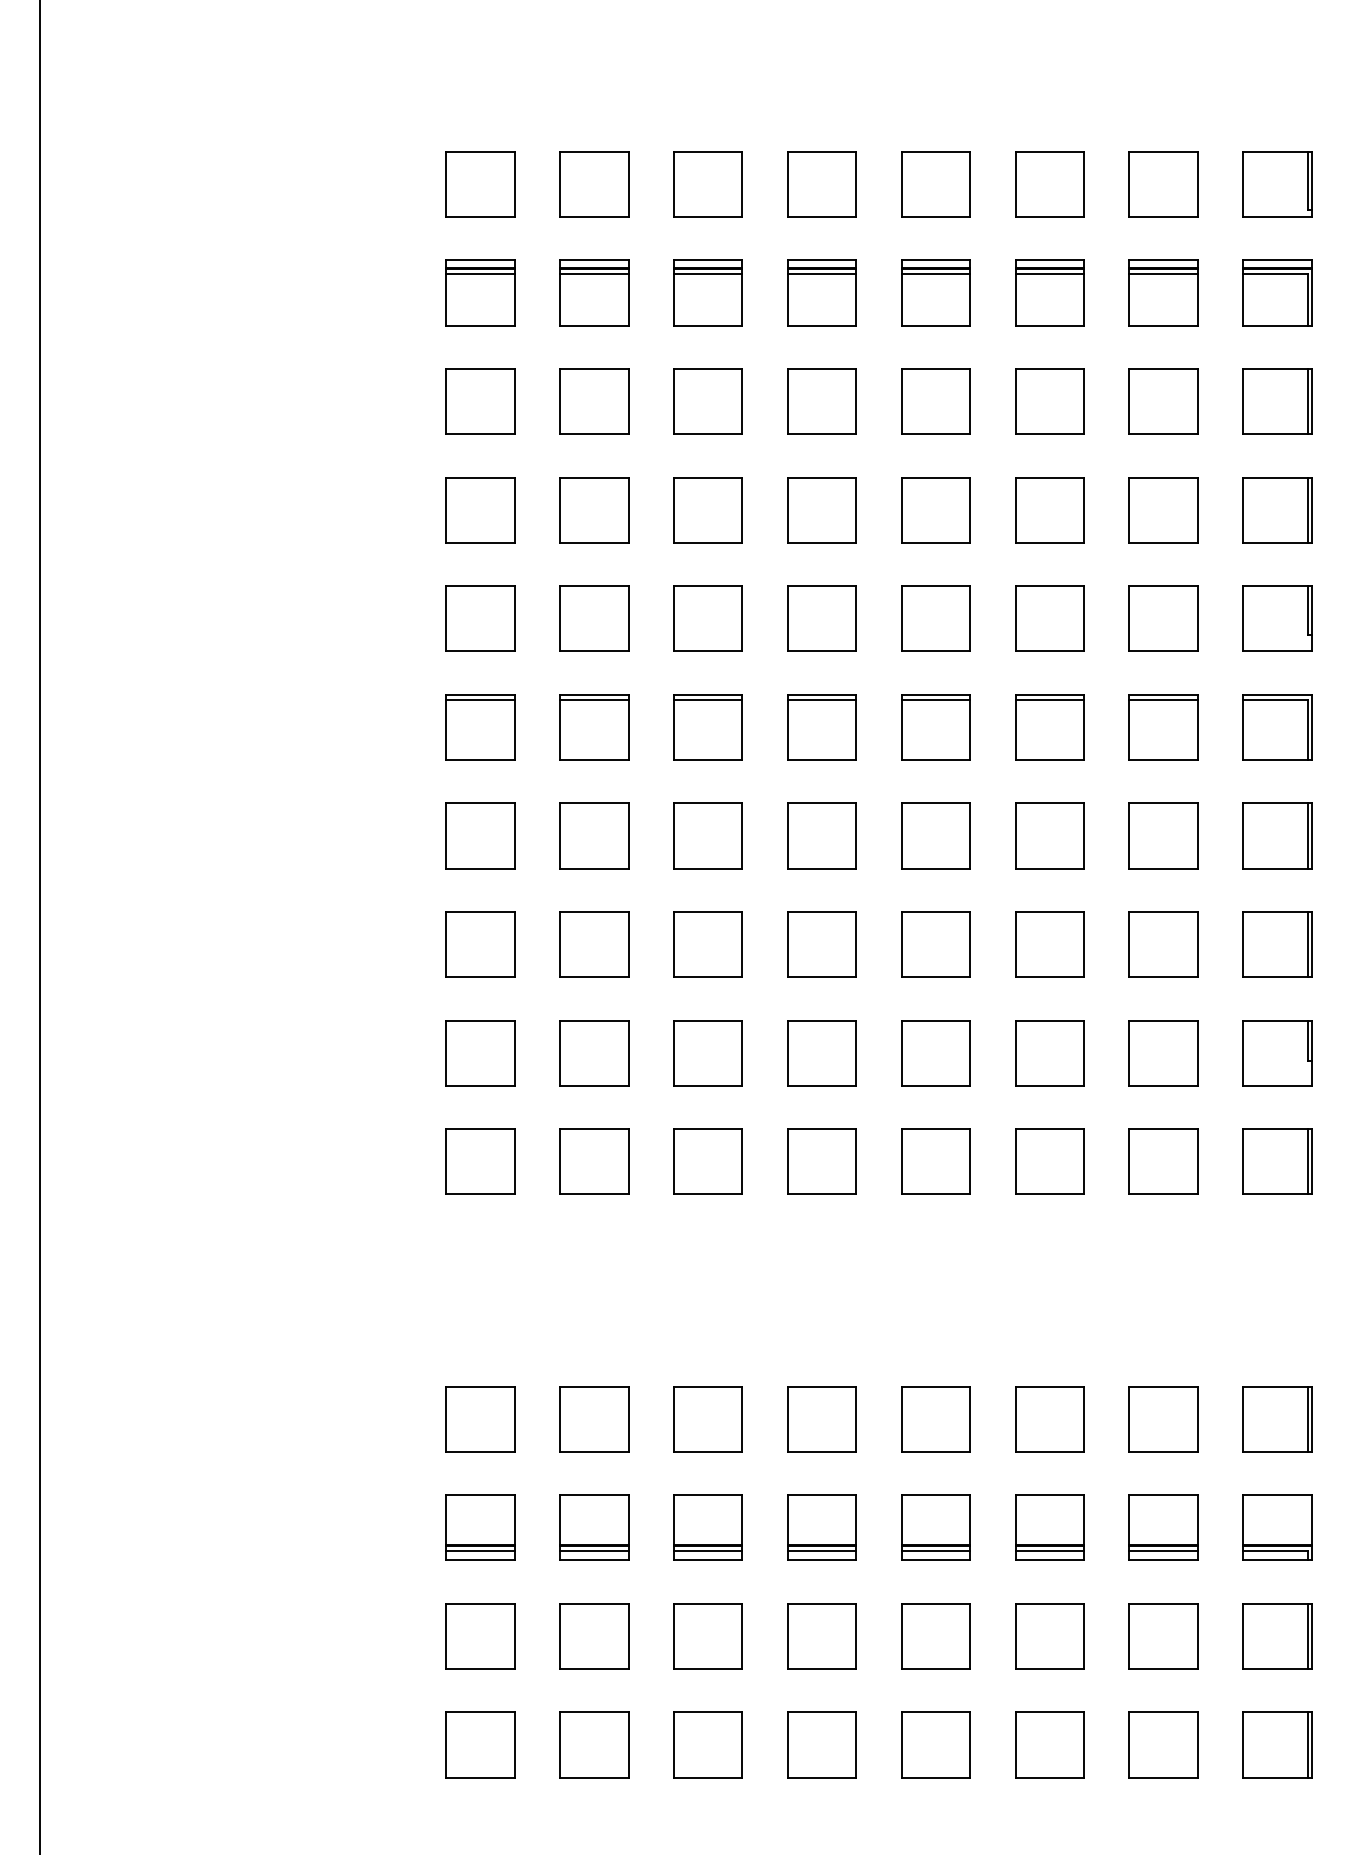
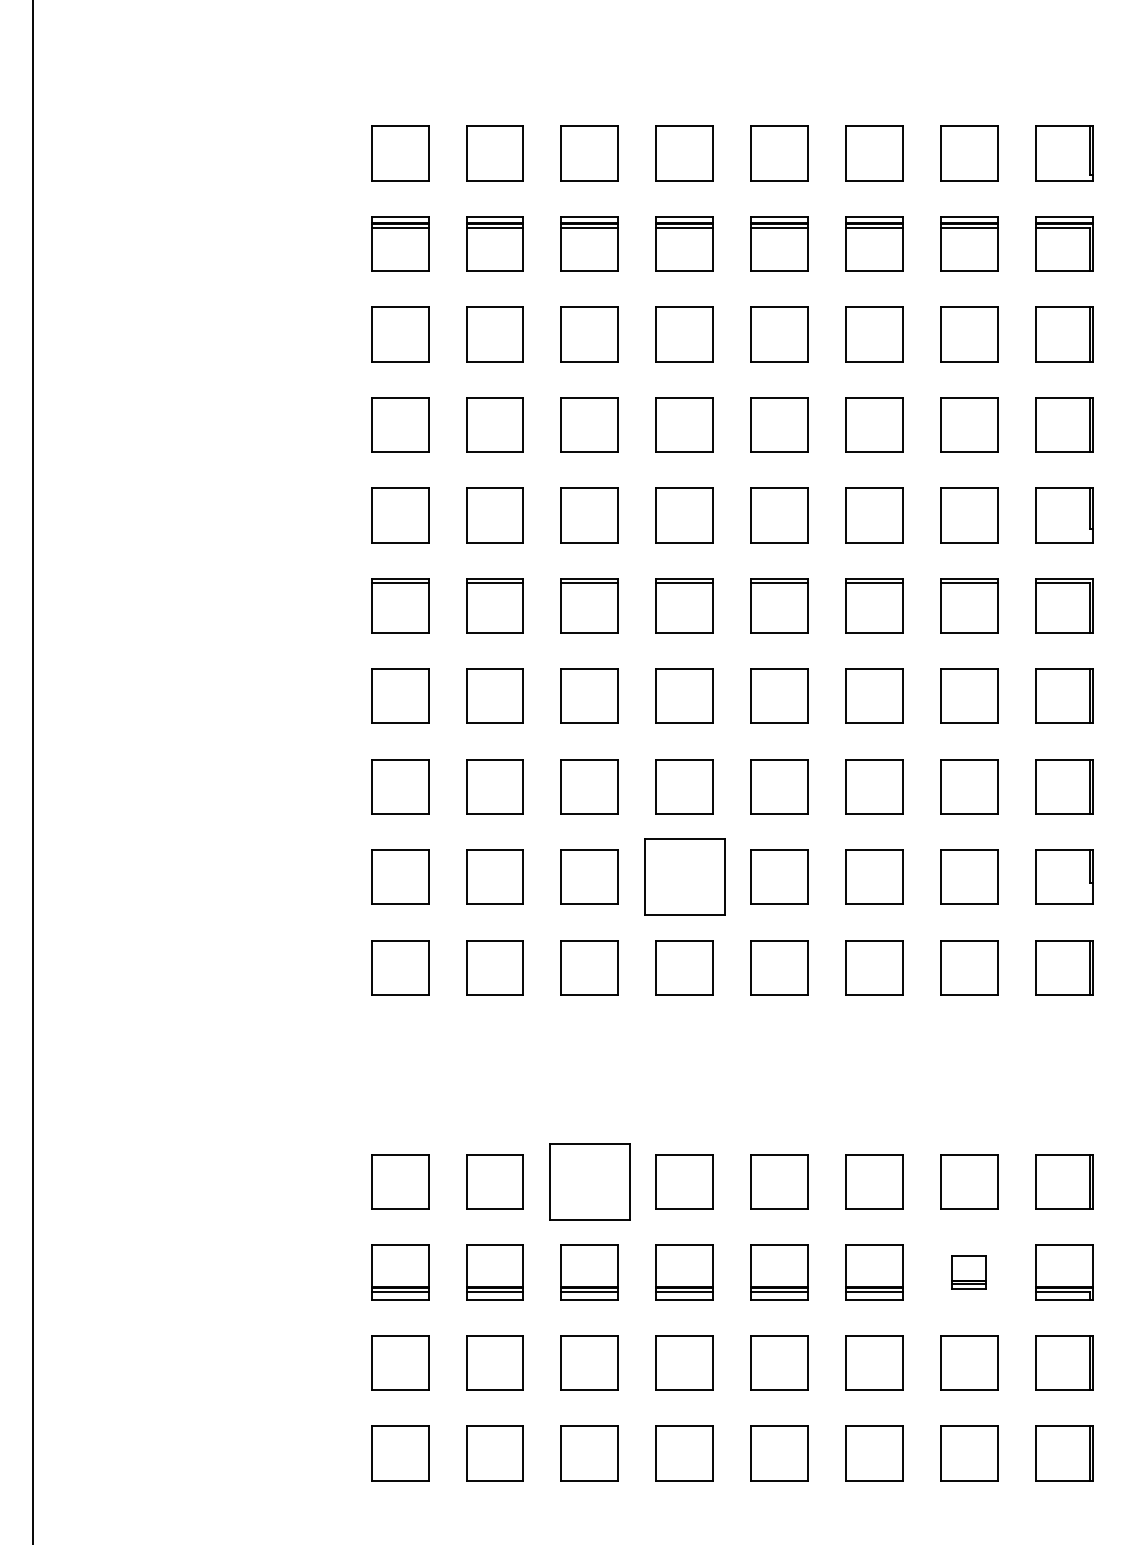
part: (821, 1053) -> (684, 877), size x1.4
part: (707, 1419) -> (589, 1182), size x1.4
part: (1163, 1527) -> (969, 1272), size x0.6

